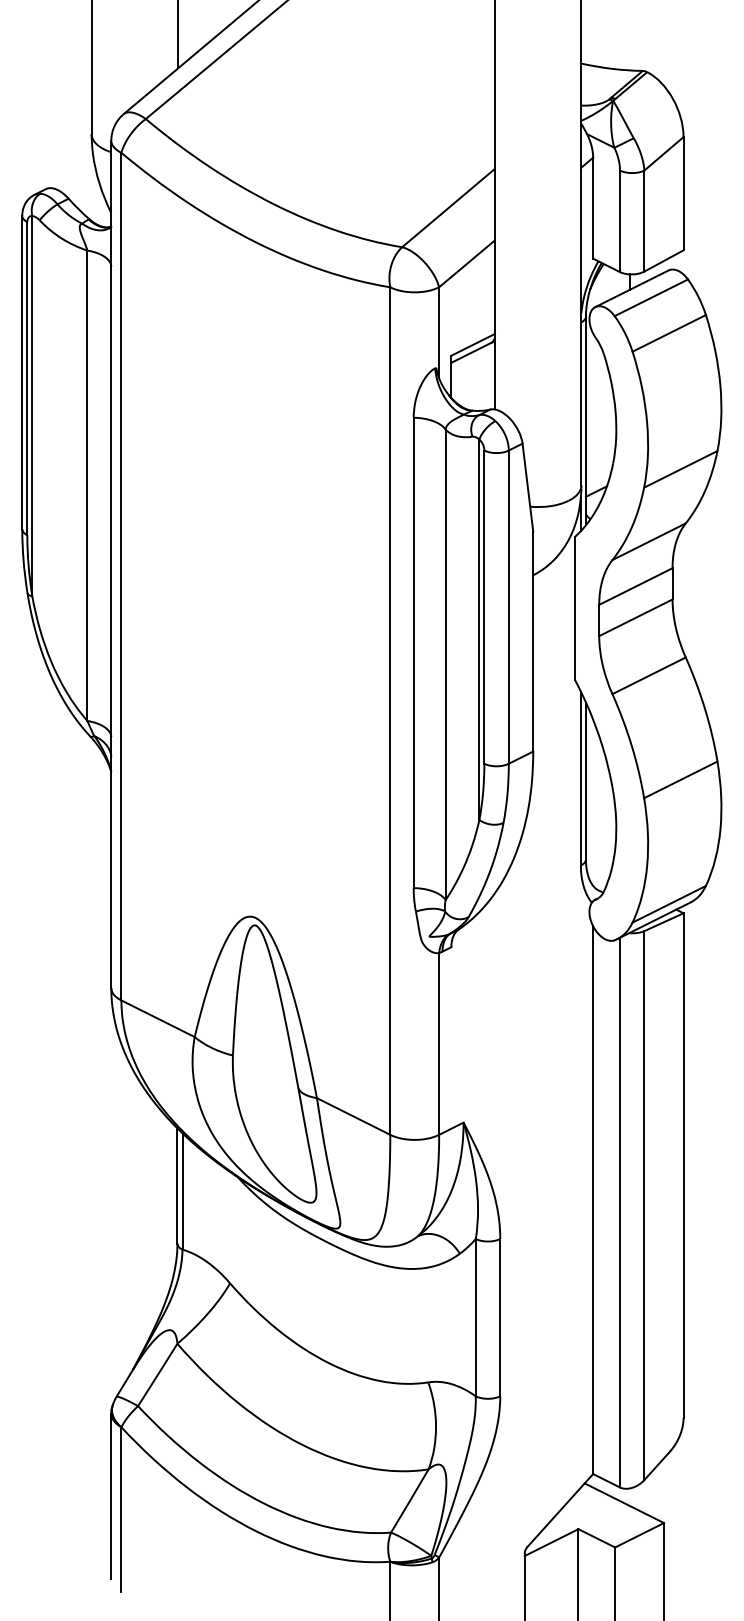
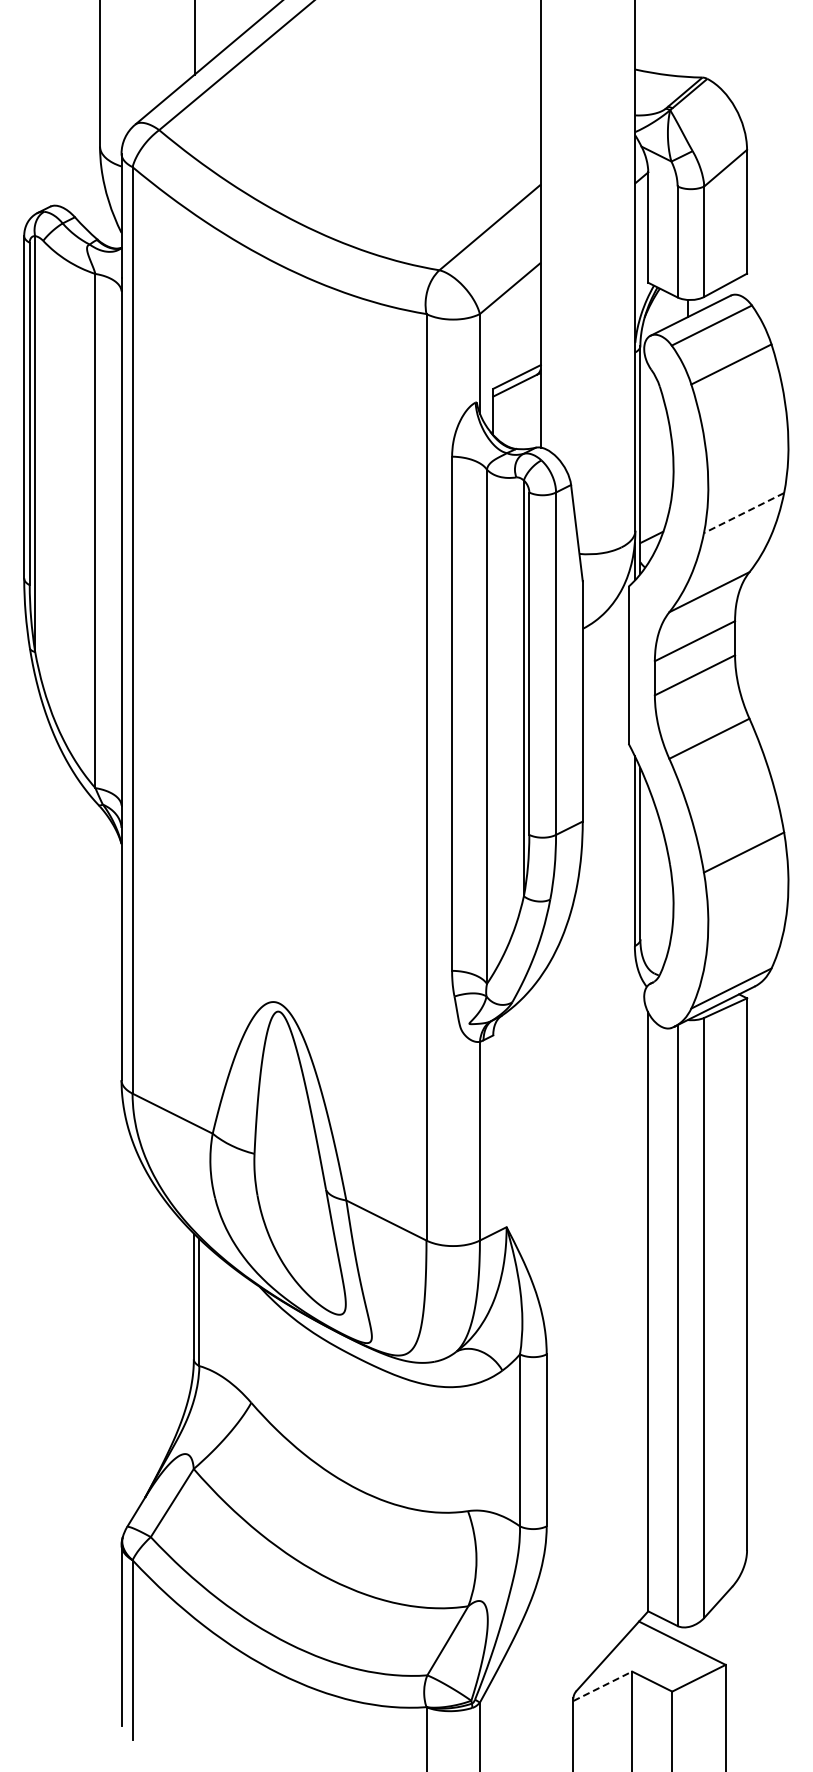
line: (681, 469) -> (744, 513), solid -> dashed
line: (551, 1542) -> (602, 1686), solid -> dashed

